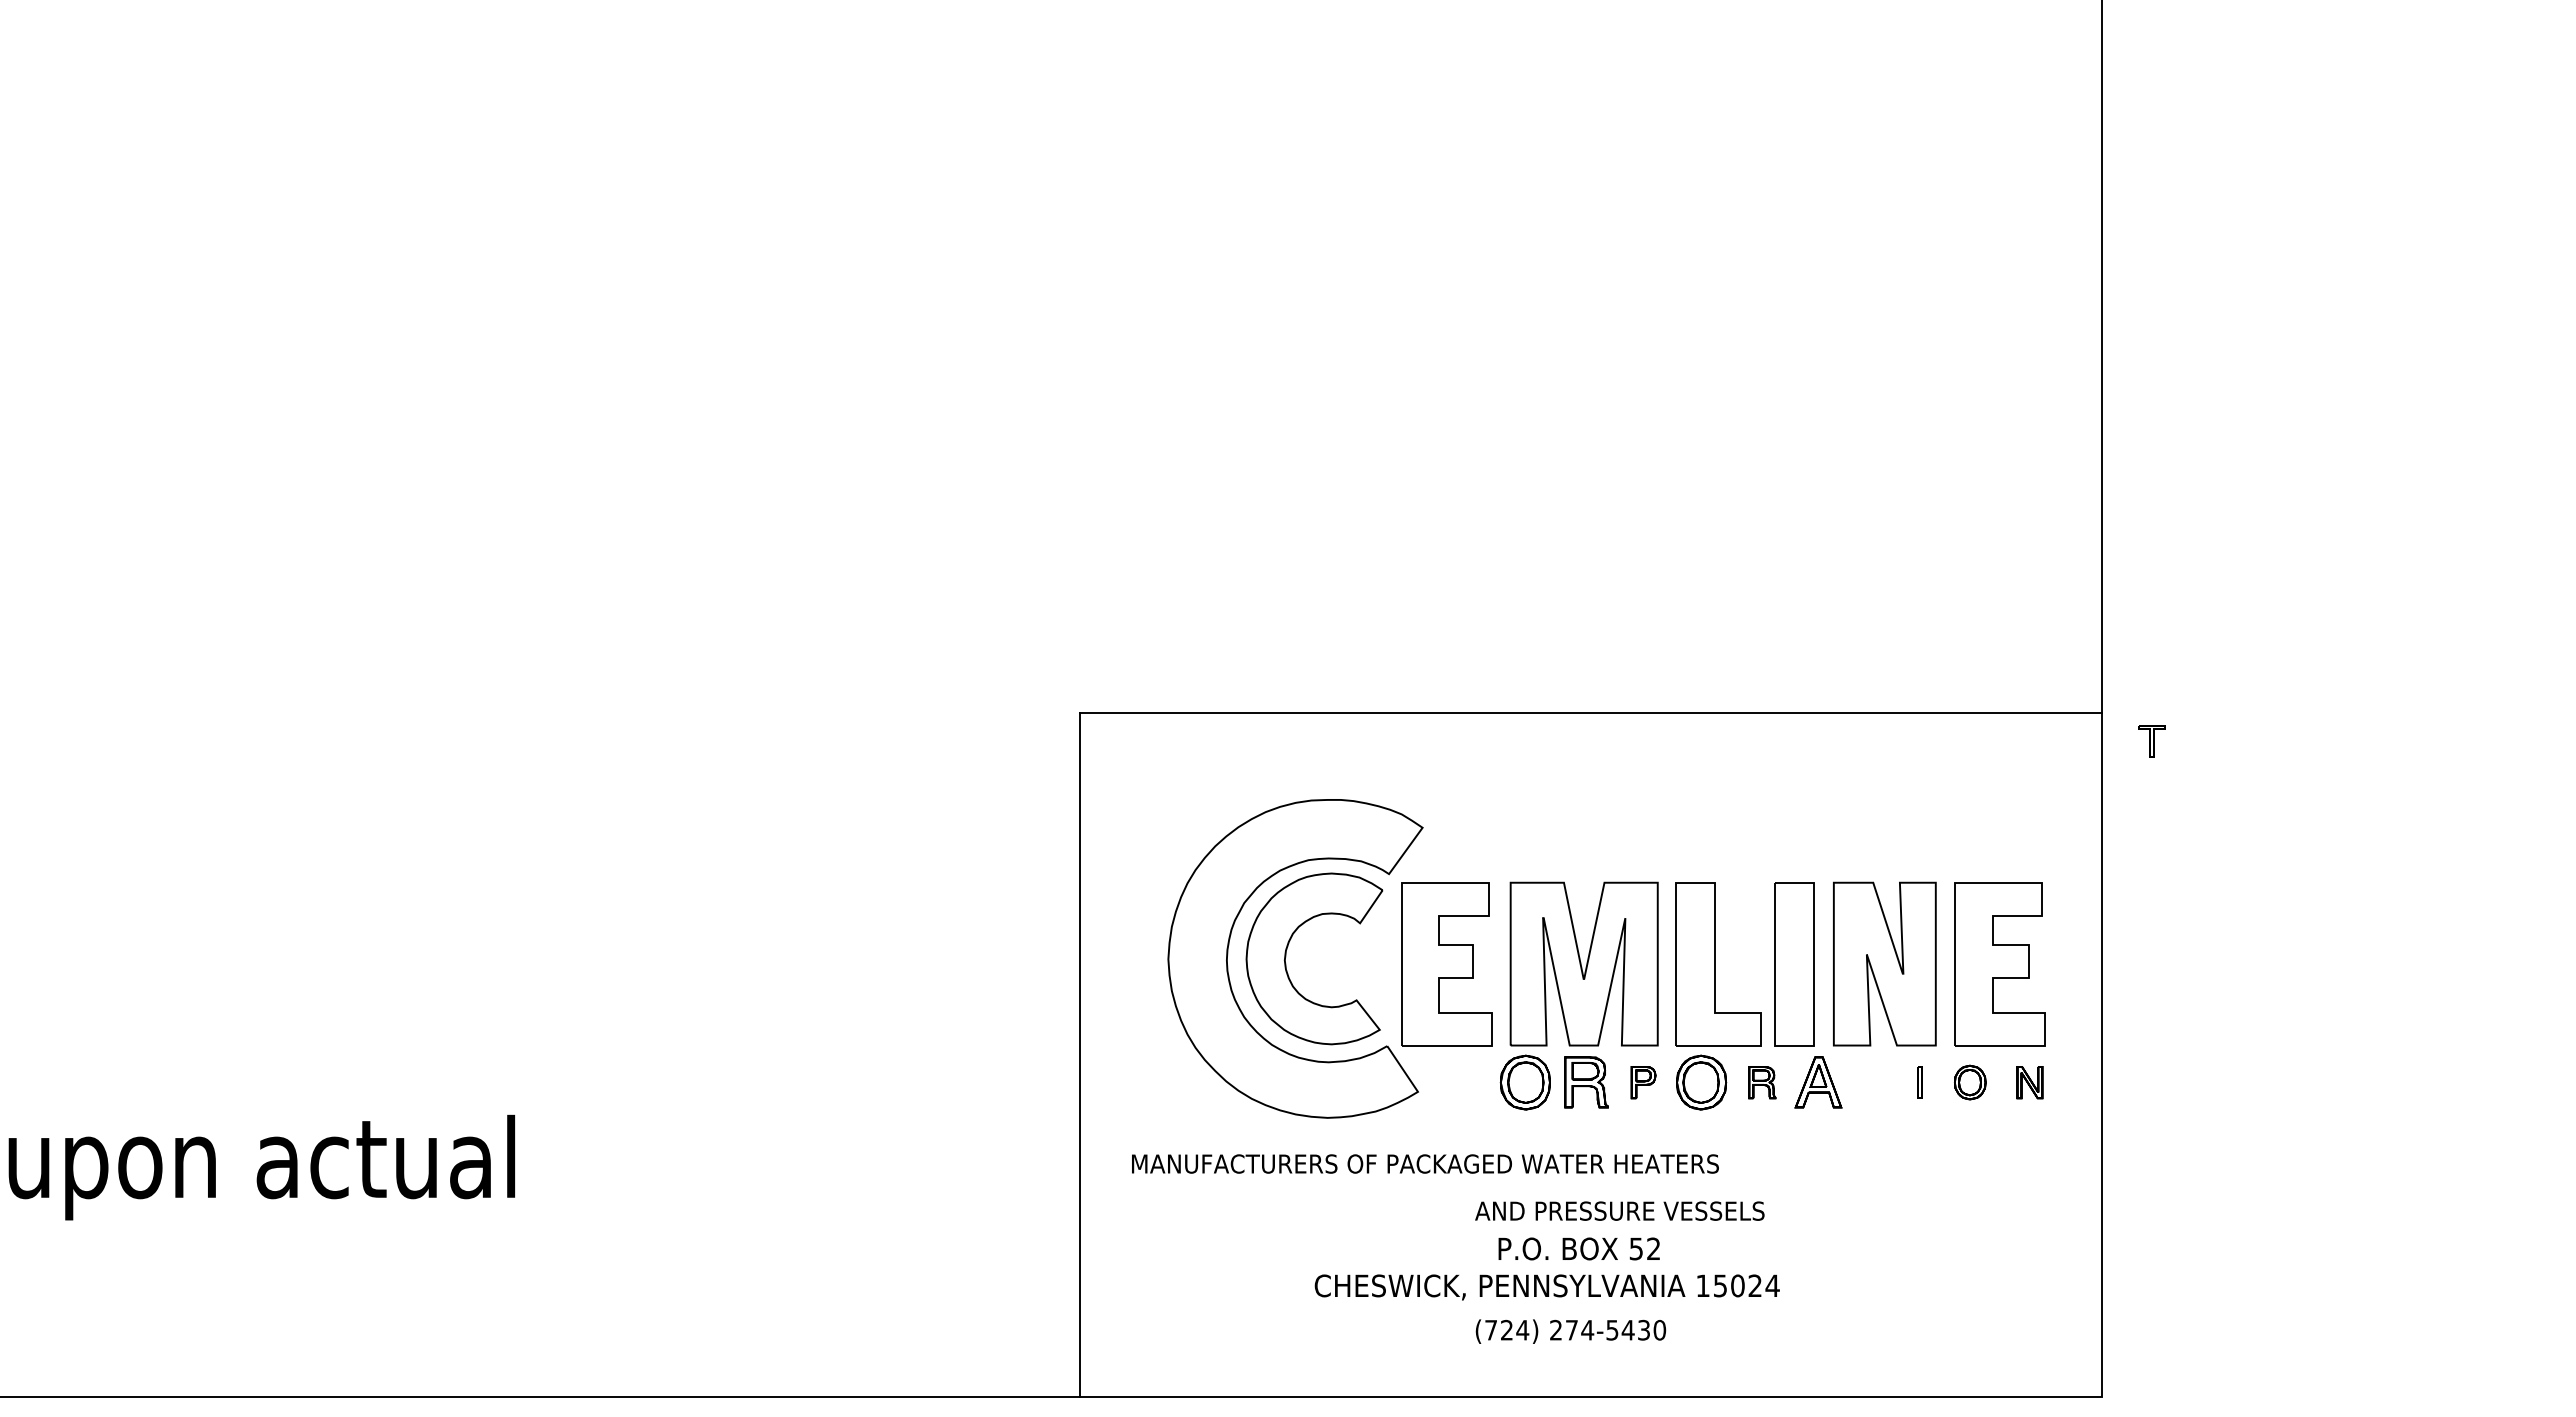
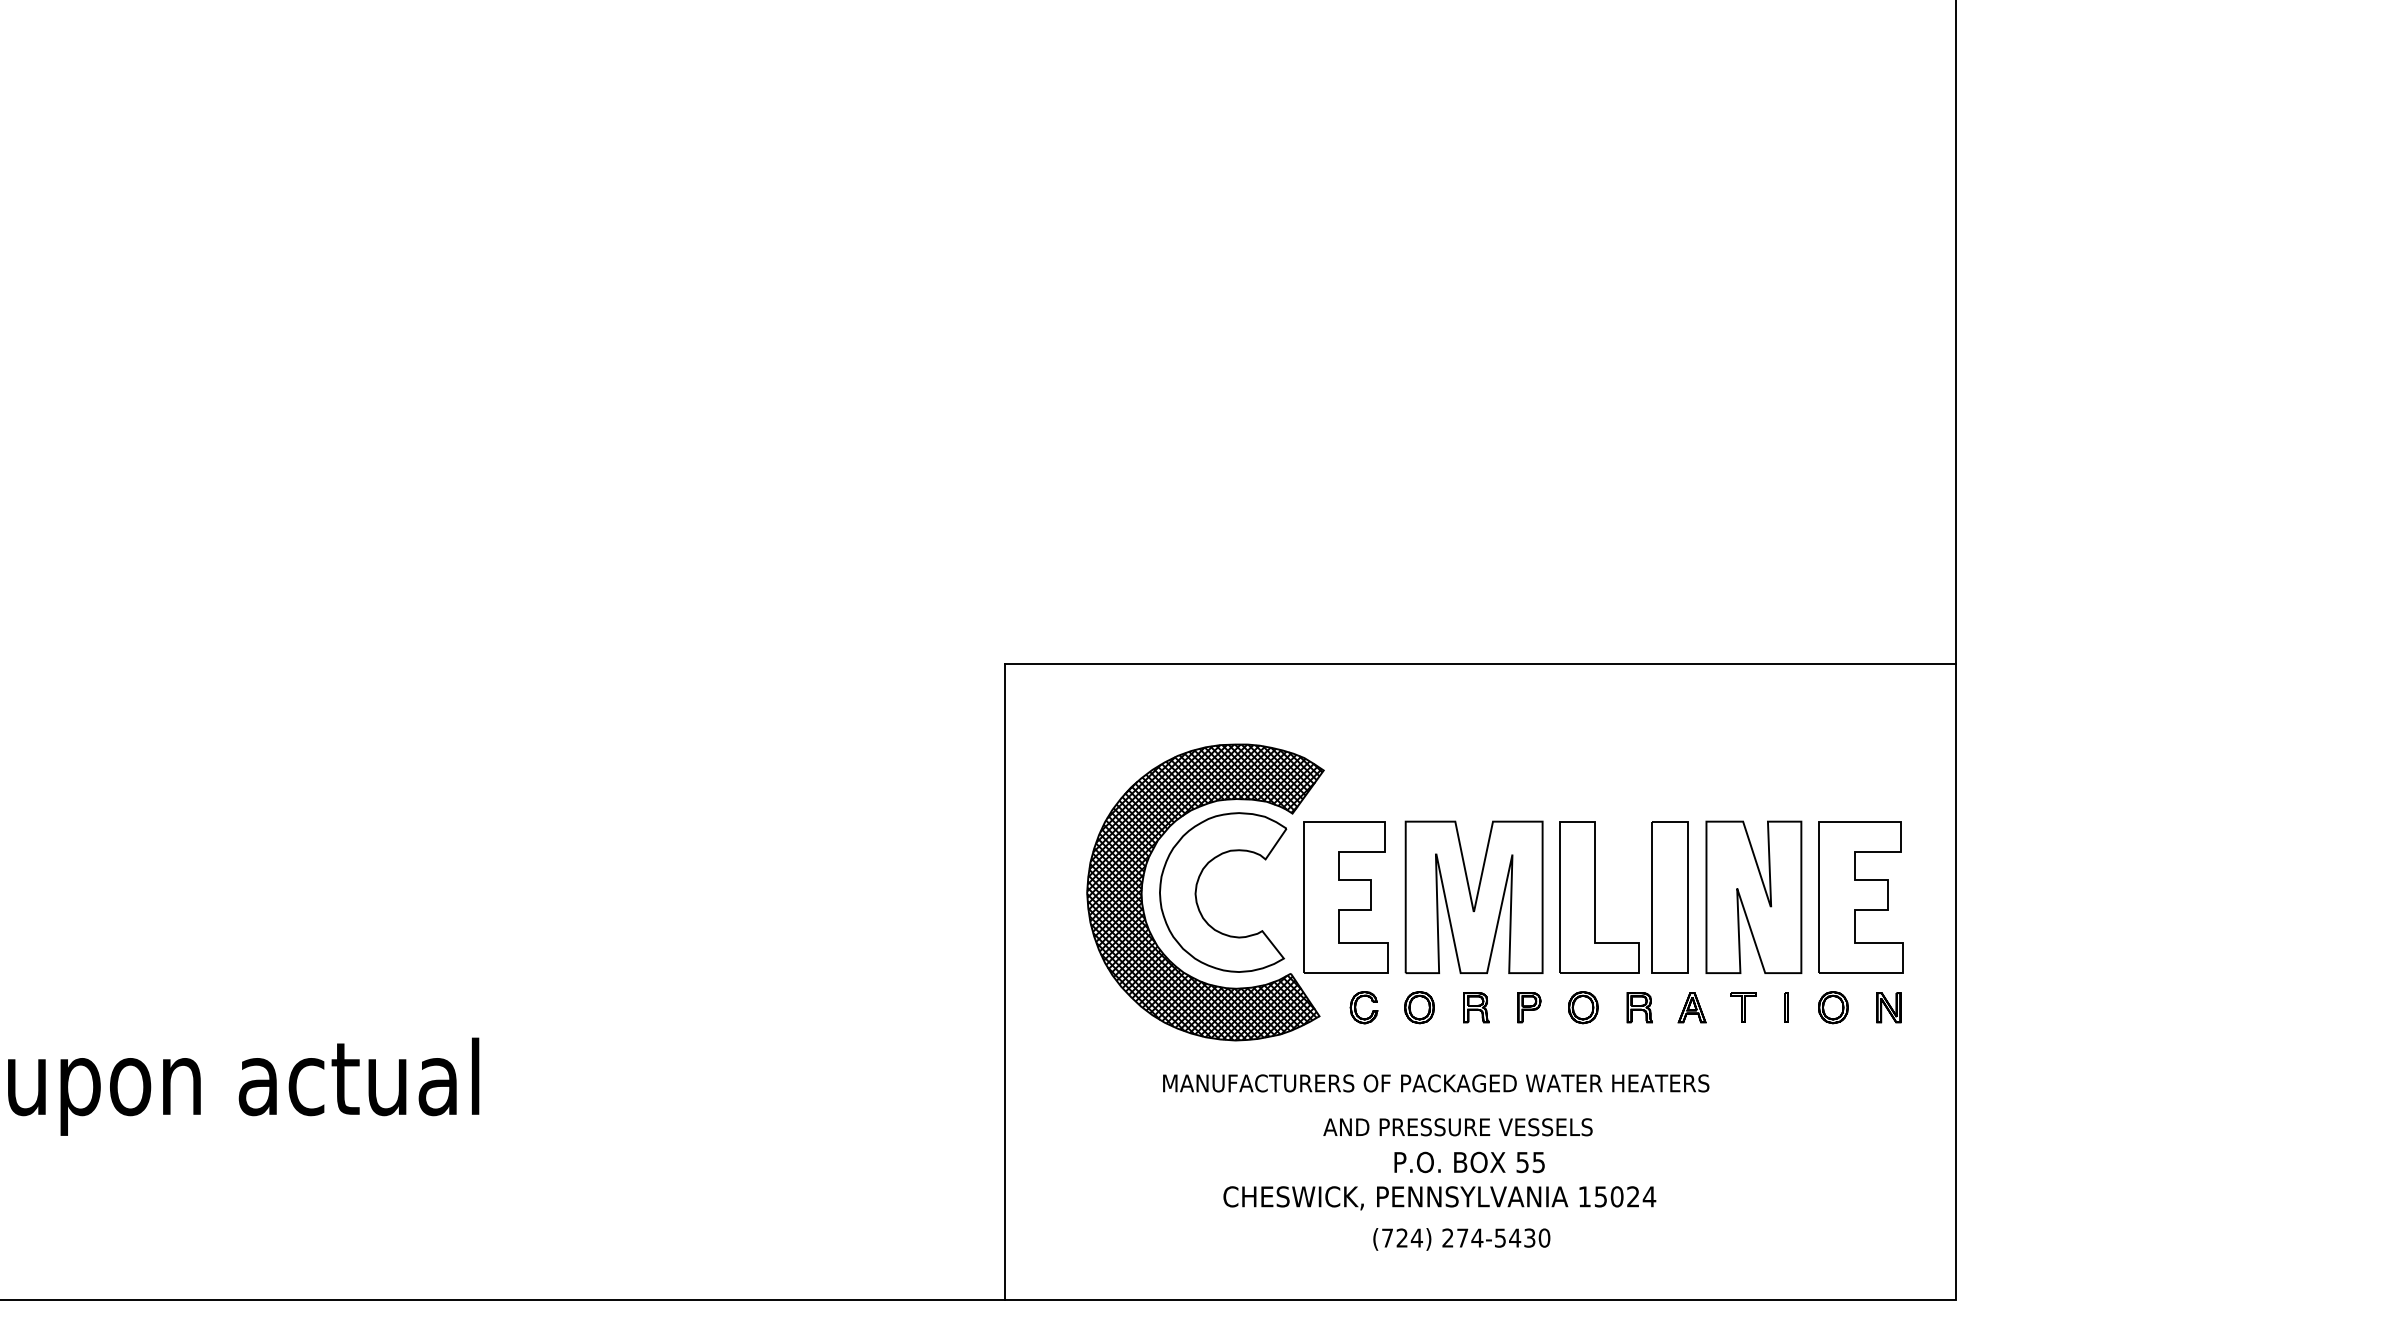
part: (2151, 741) -> (1743, 1007), moved
hatch: (1294, 958) -> (1204, 892), added
part: (1457, 1082) -> (1356, 1007), added
part: (1525, 1082) -> (1419, 1007), size x0.62
part: (1586, 1082) -> (1476, 1007), size x0.62
part: (1701, 1082) -> (1583, 1007), size x0.62
part: (1818, 1082) -> (1692, 1007), size x0.62
text: (1425, 1163) -> (1436, 1082), moved
text: (1619, 1210) -> (1457, 1126), moved
text: (1653, 1248) -> (1538, 1162), 52 -> 55

